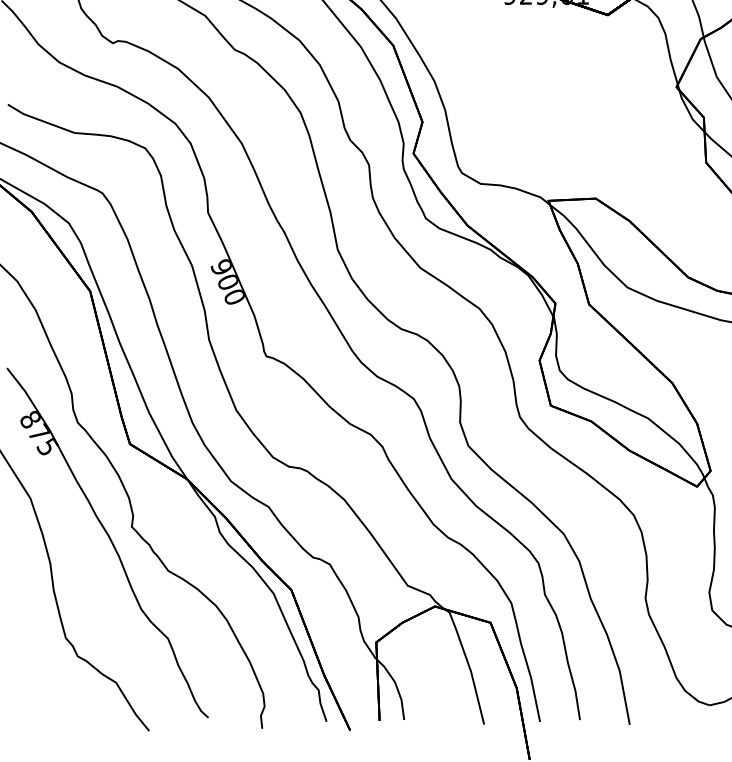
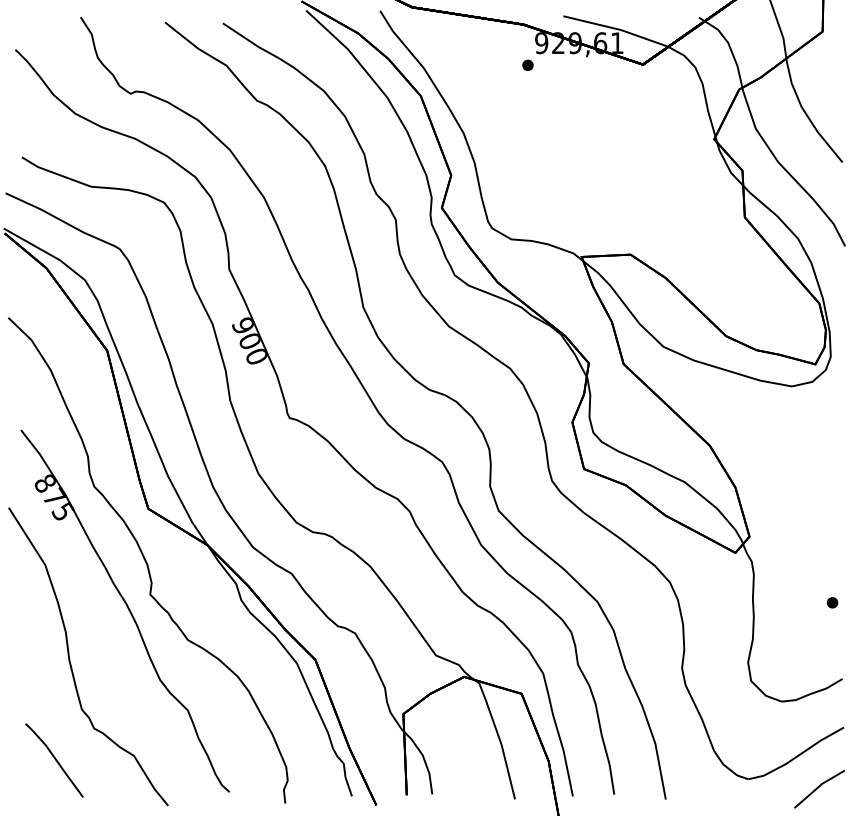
part: (496, 14) -> (527, 64), added
part: (39, 687) -> (54, 760), added

